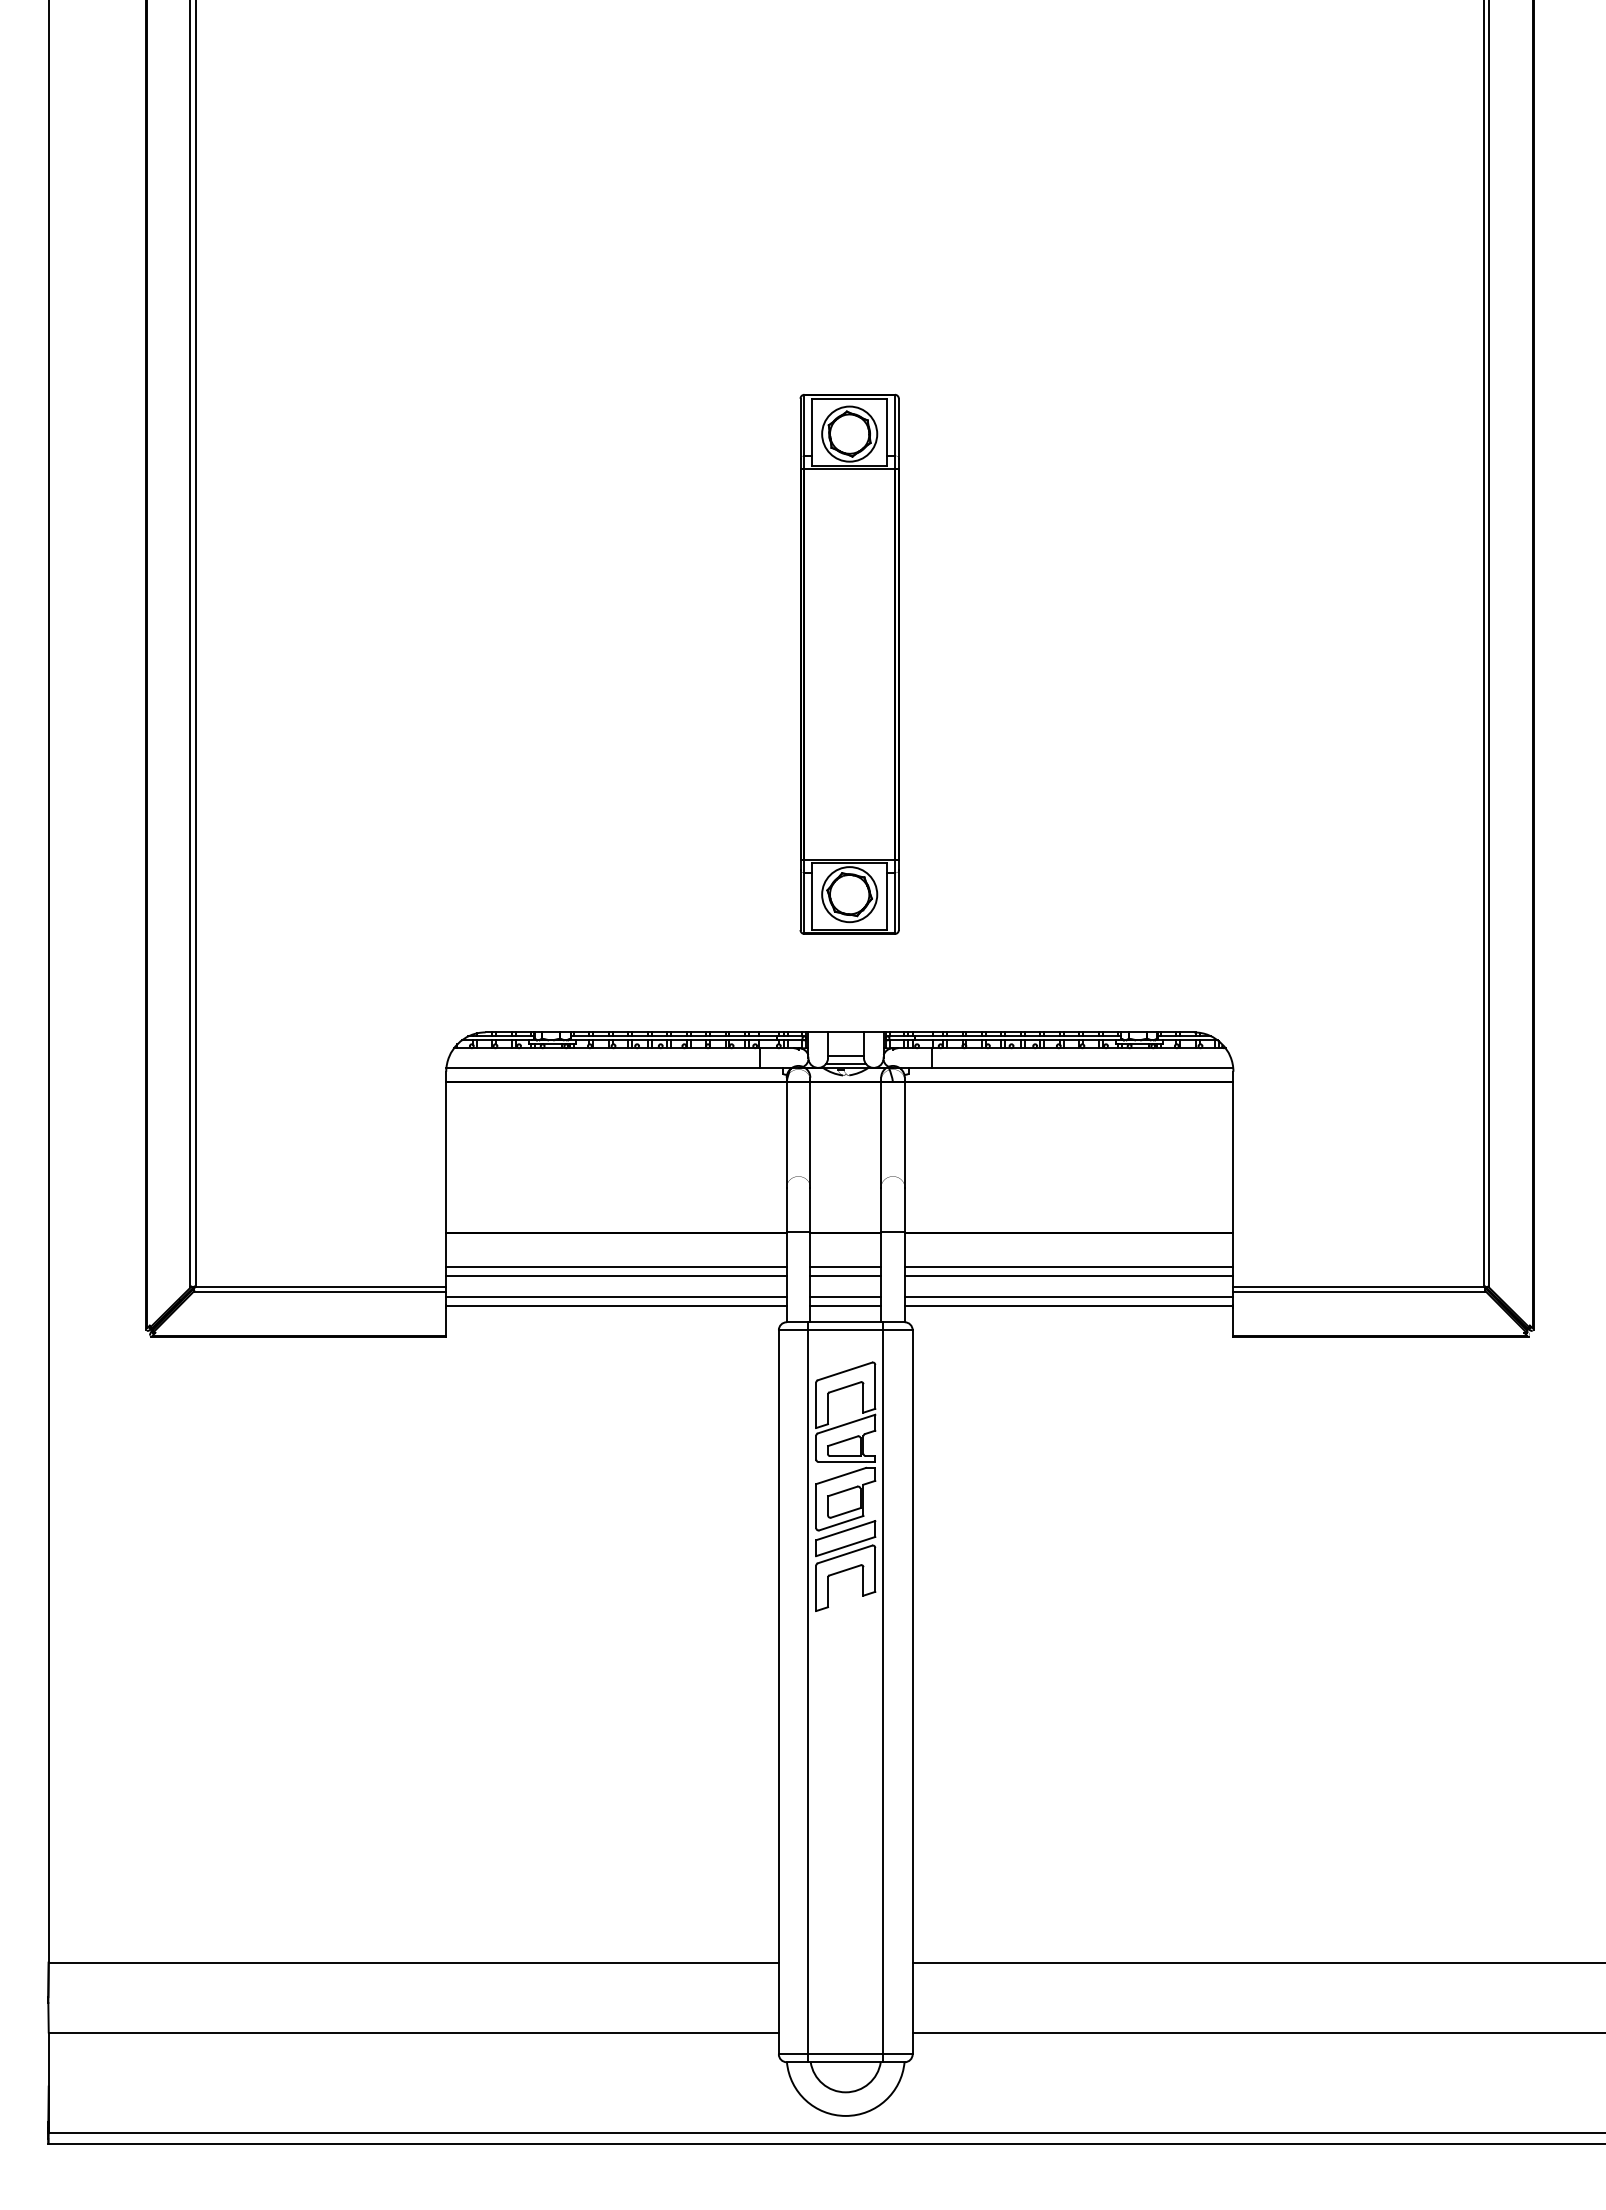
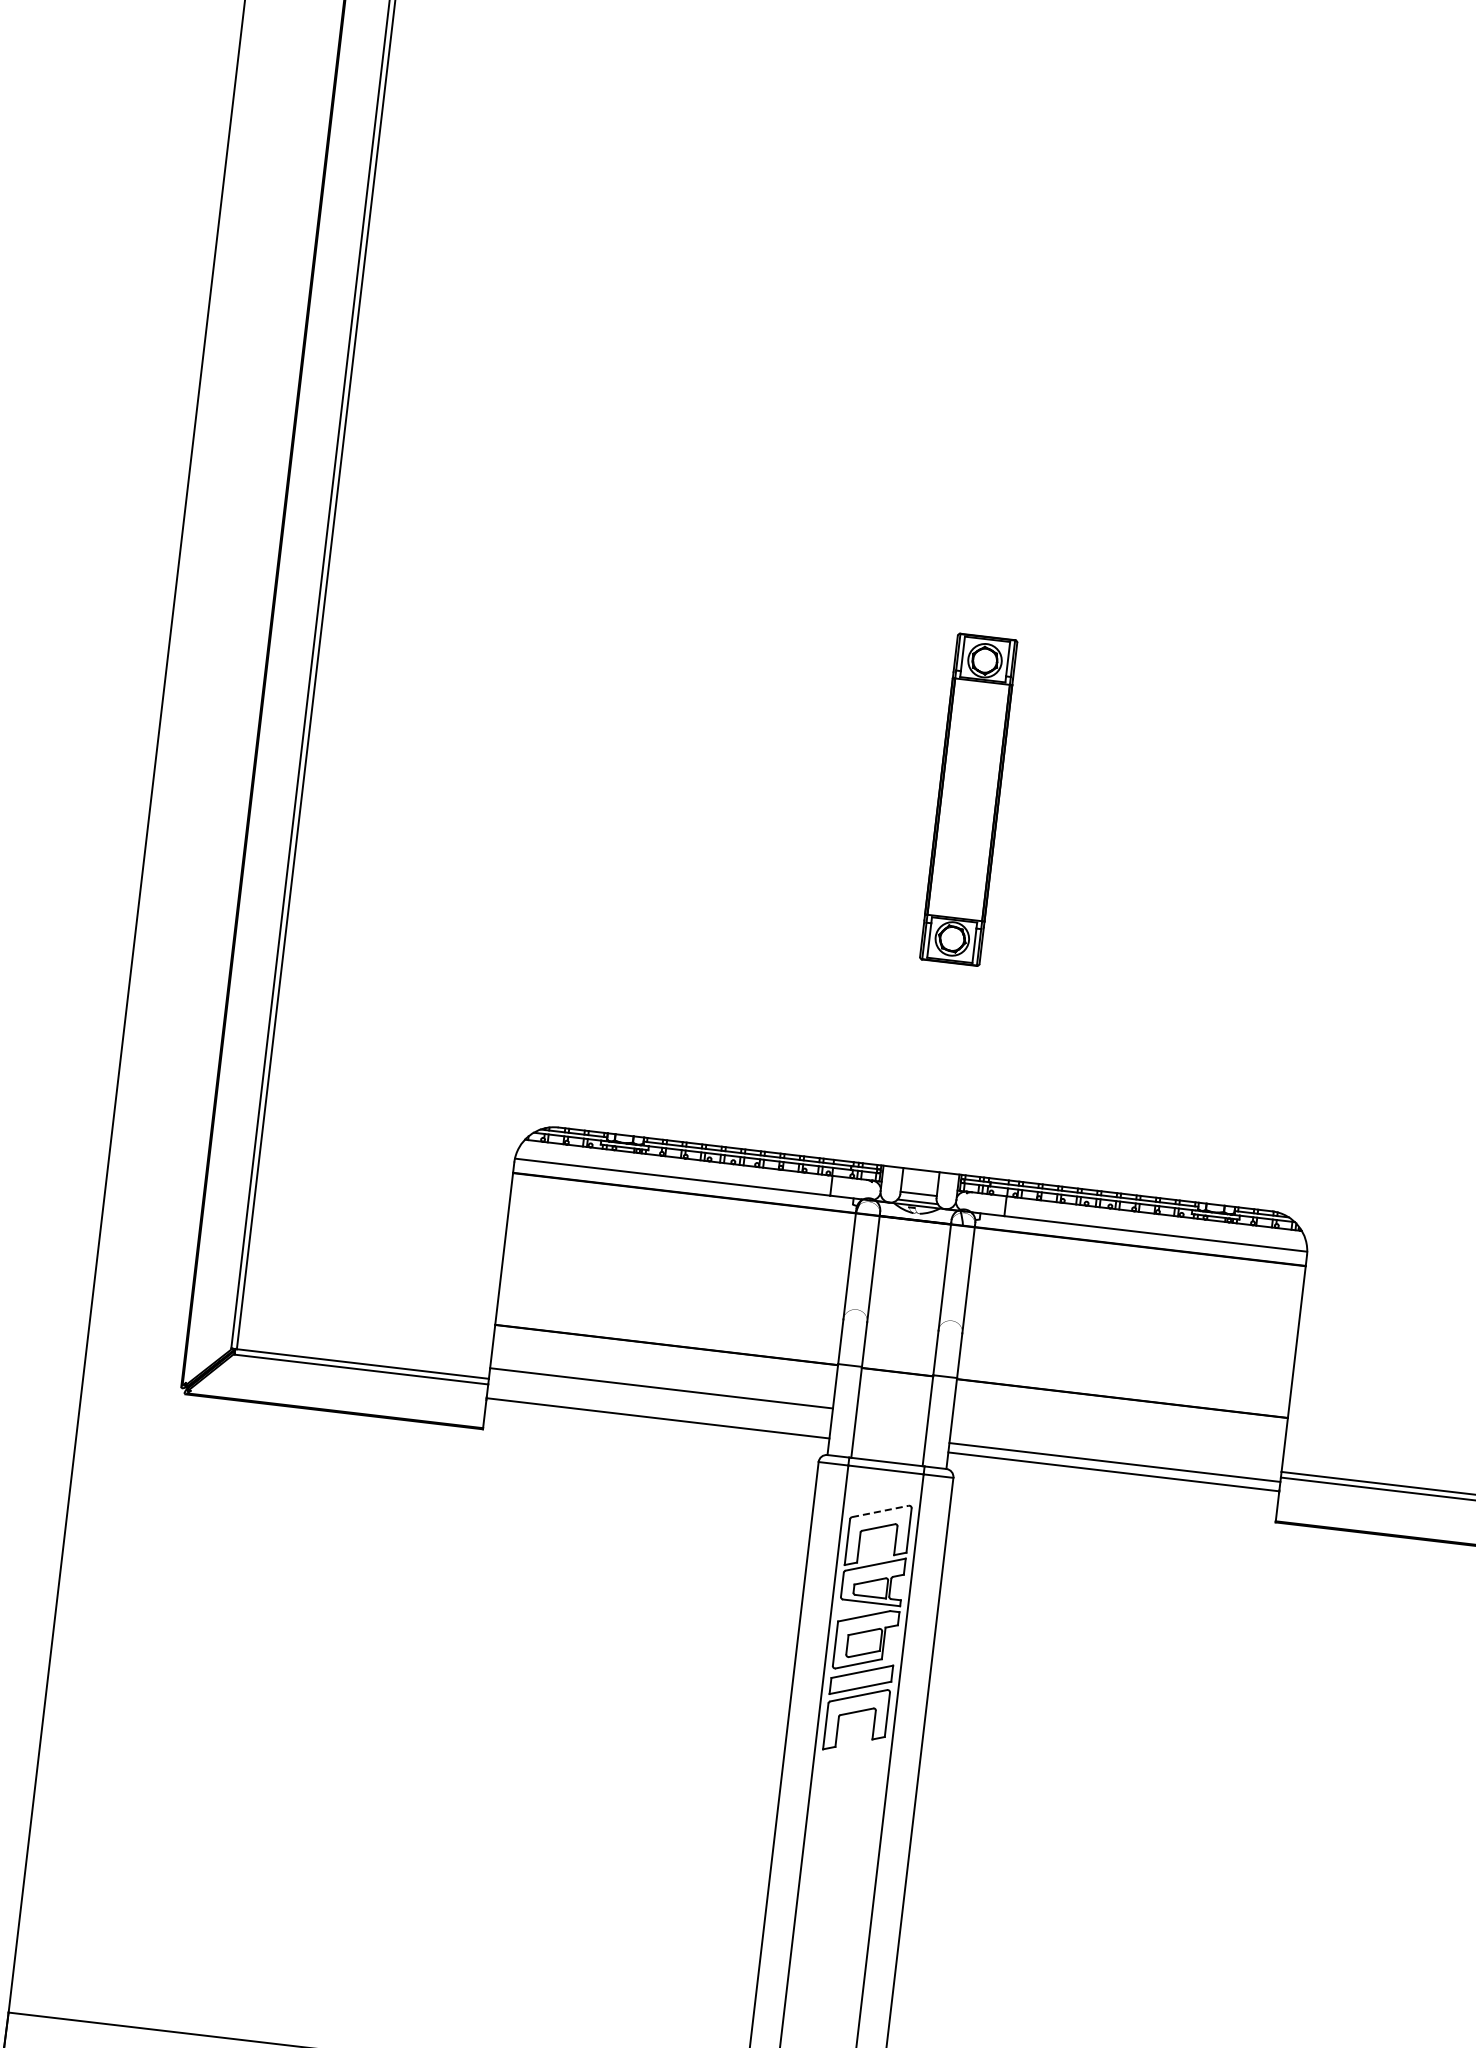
part: (849, 663) -> (968, 799), size x0.6
line: (616, 1266) -> (662, 1378), removed
line: (845, 1266) -> (893, 1405), removed
line: (1068, 1266) -> (1117, 1432), removed
line: (845, 1276) -> (892, 1415), removed
line: (1068, 1276) -> (1116, 1442), removed
line: (616, 1296) -> (659, 1408), removed
line: (845, 1296) -> (889, 1436), removed
line: (845, 1305) -> (888, 1445), removed
line: (845, 1371) -> (880, 1511), solid -> dashed

